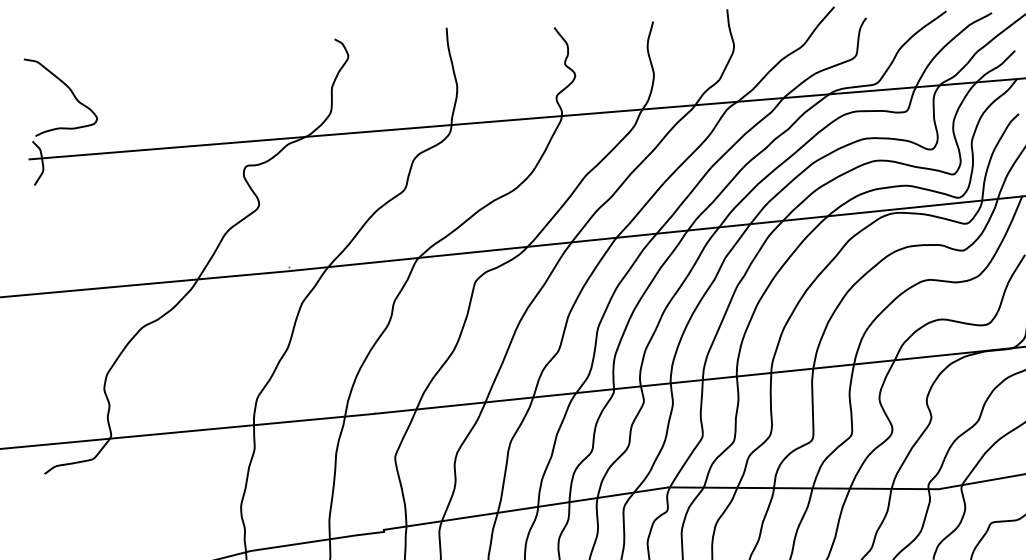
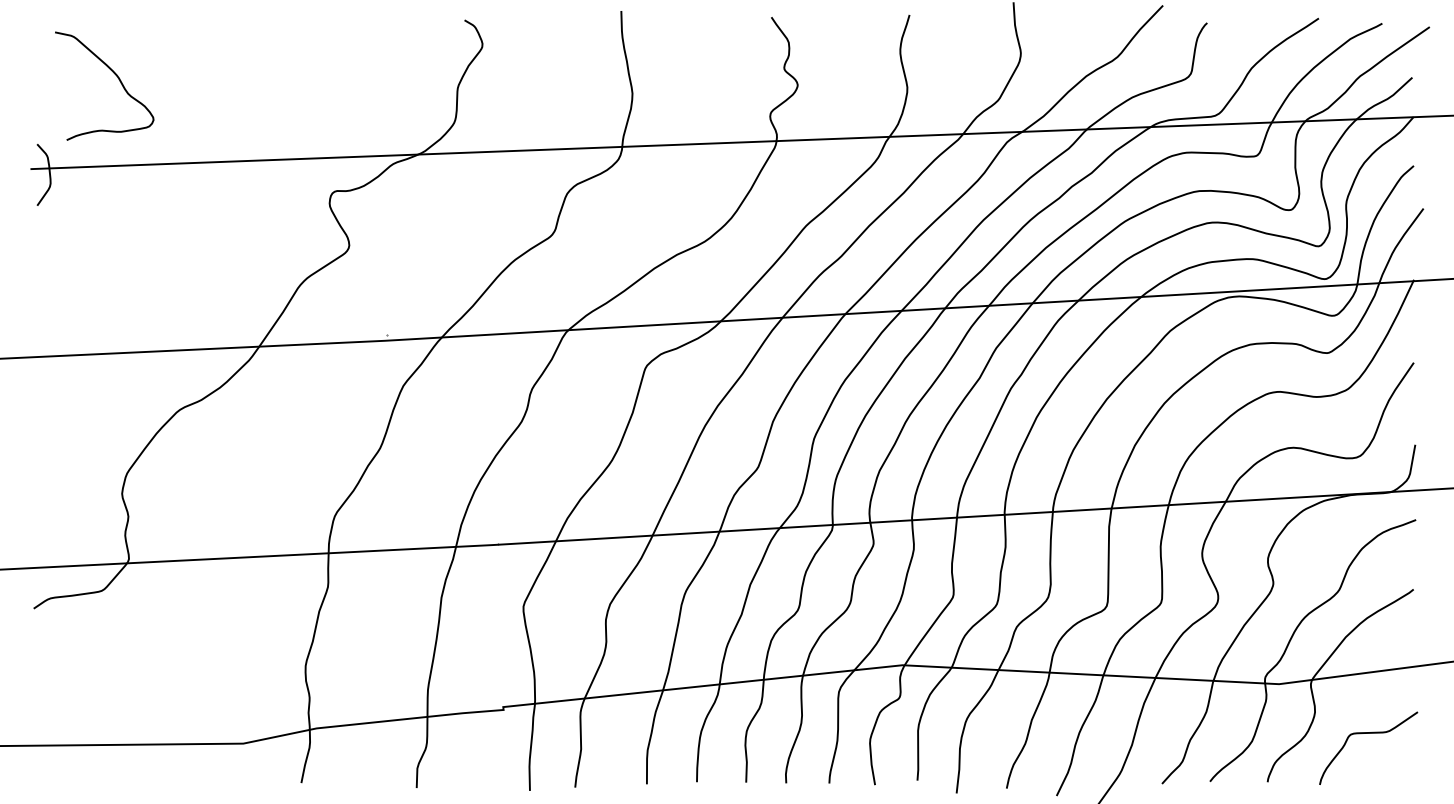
curve: (69, 90) -> (117, 78), moved

